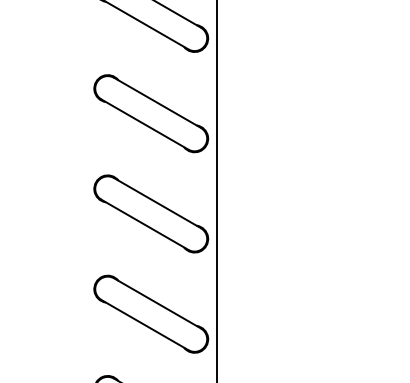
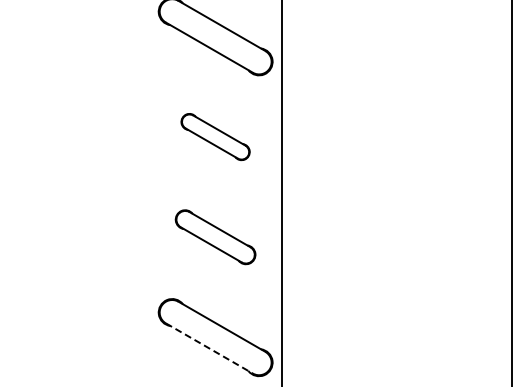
part: (151, 113) -> (215, 136), size x0.6
part: (151, 213) -> (215, 236), size x0.7
line: (145, 325) -> (209, 348), solid -> dashed

